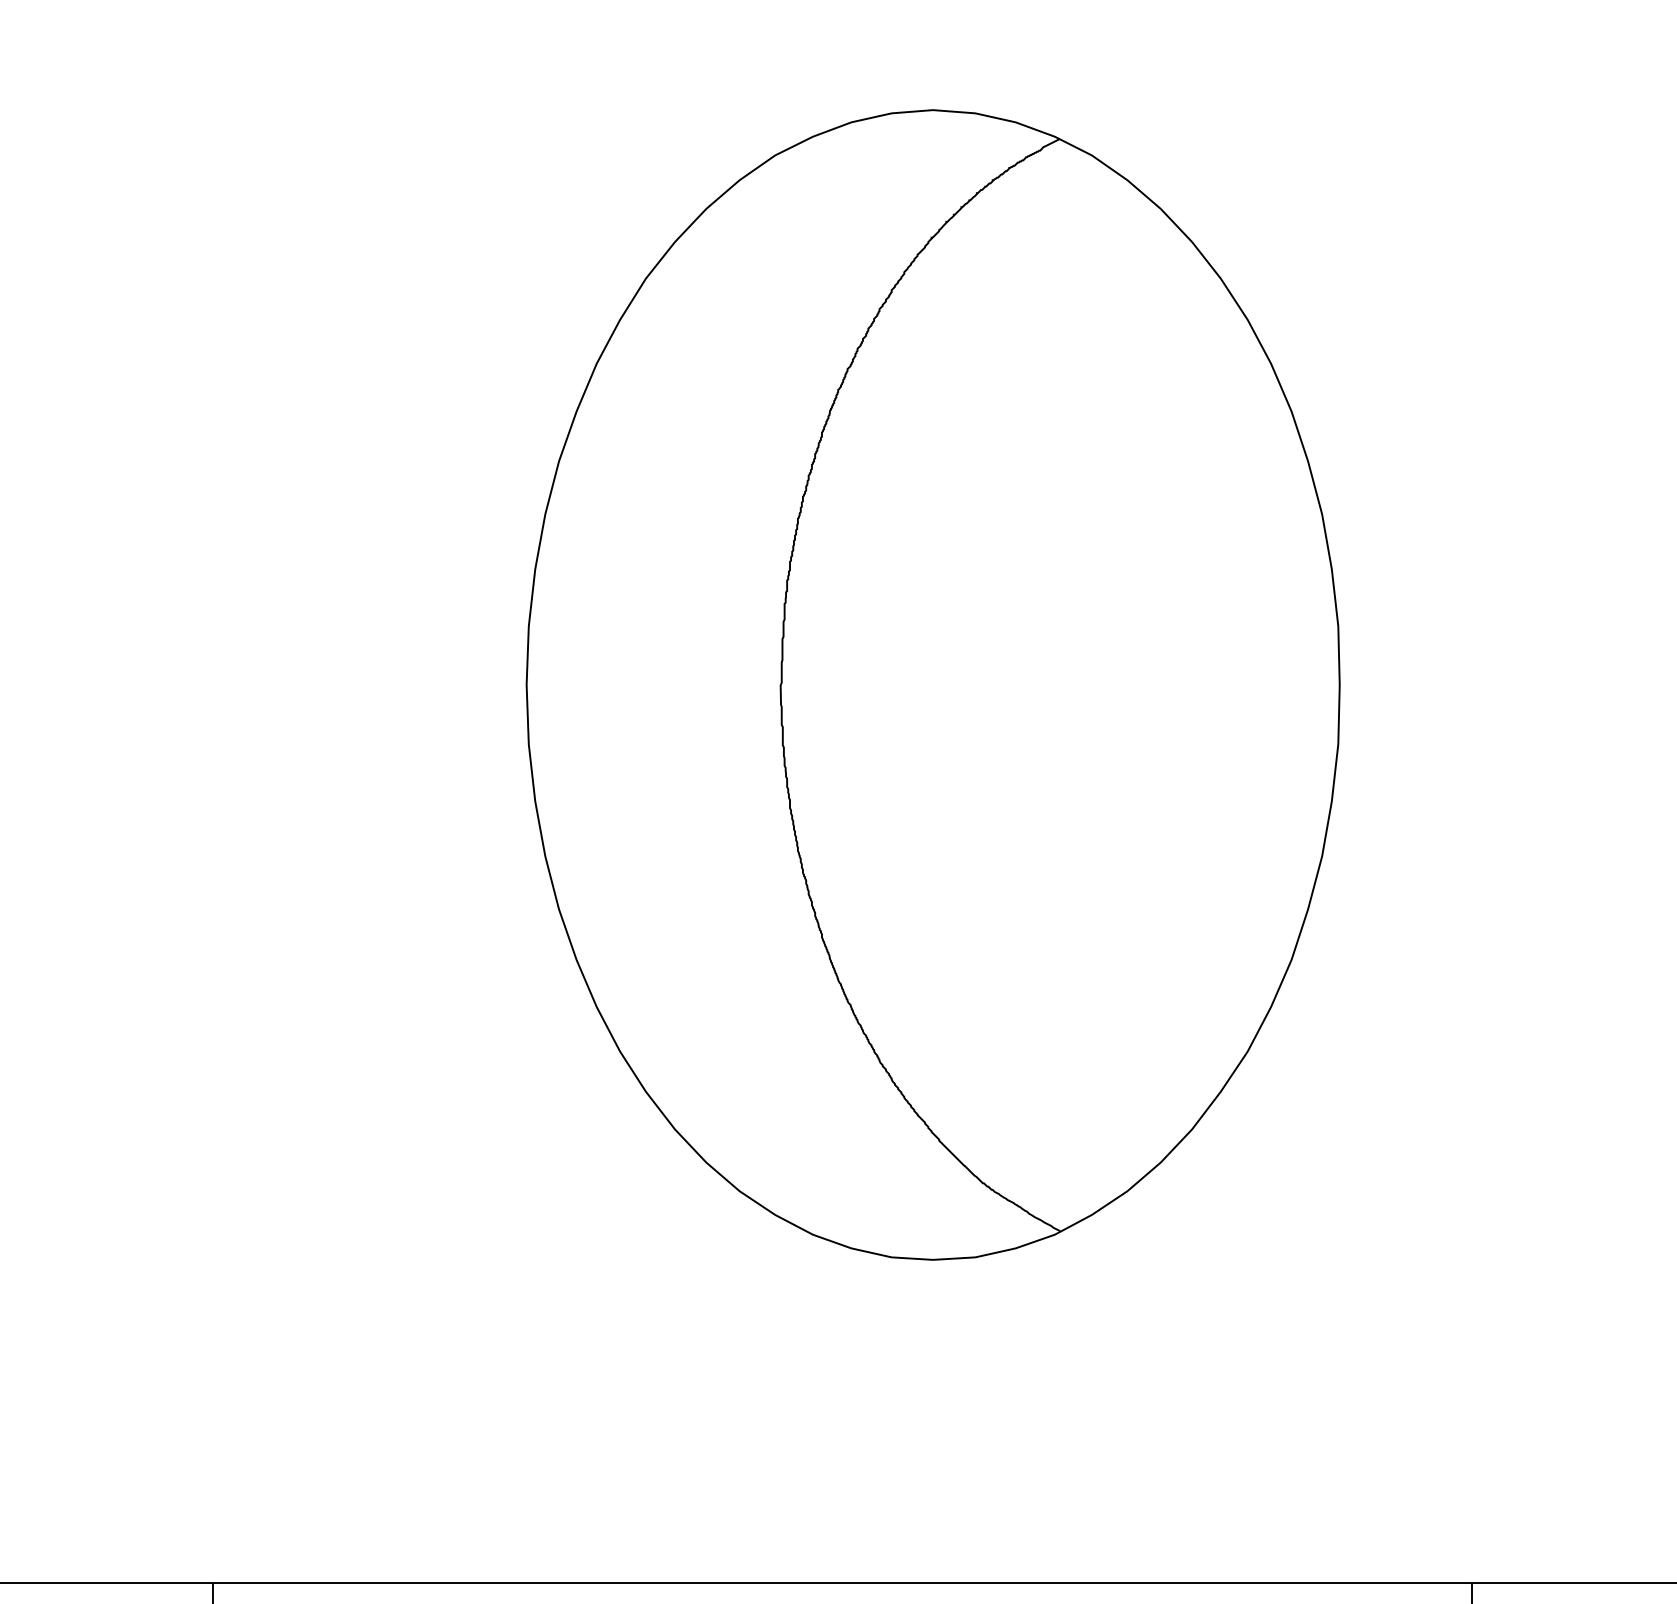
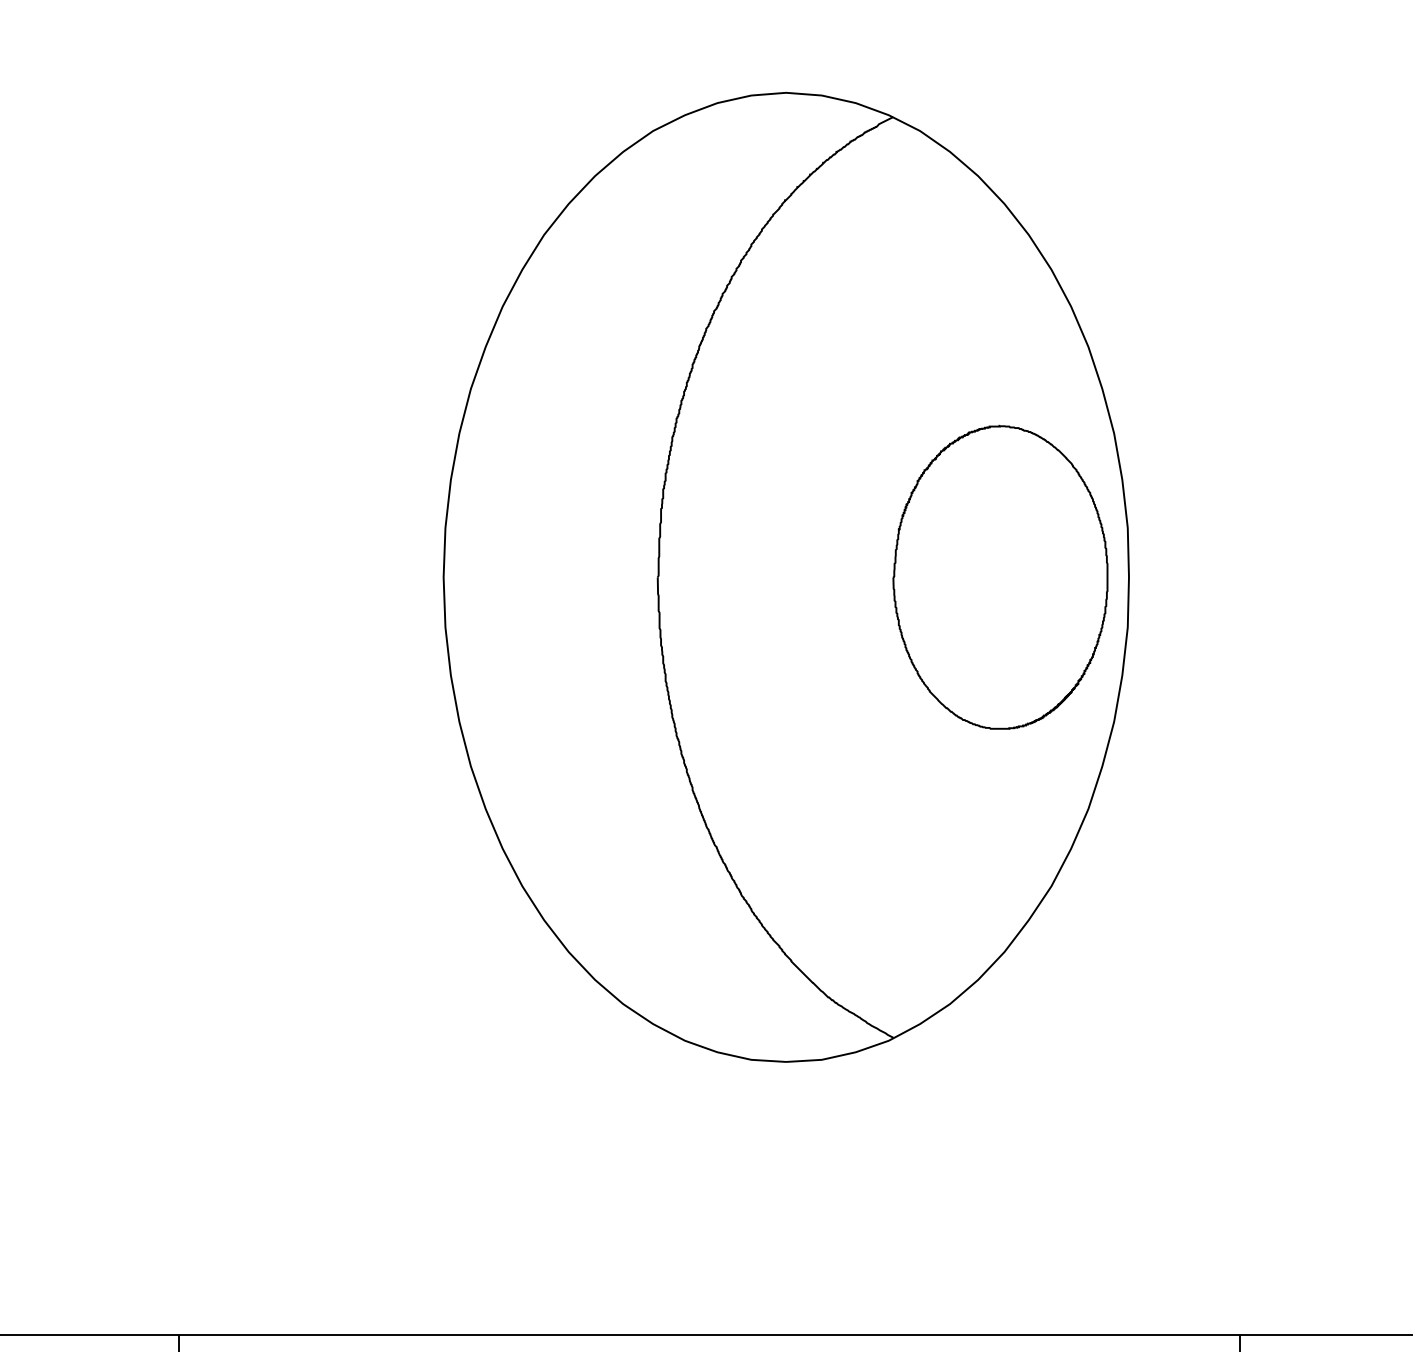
part: (1187, 684) -> (1000, 576), added

